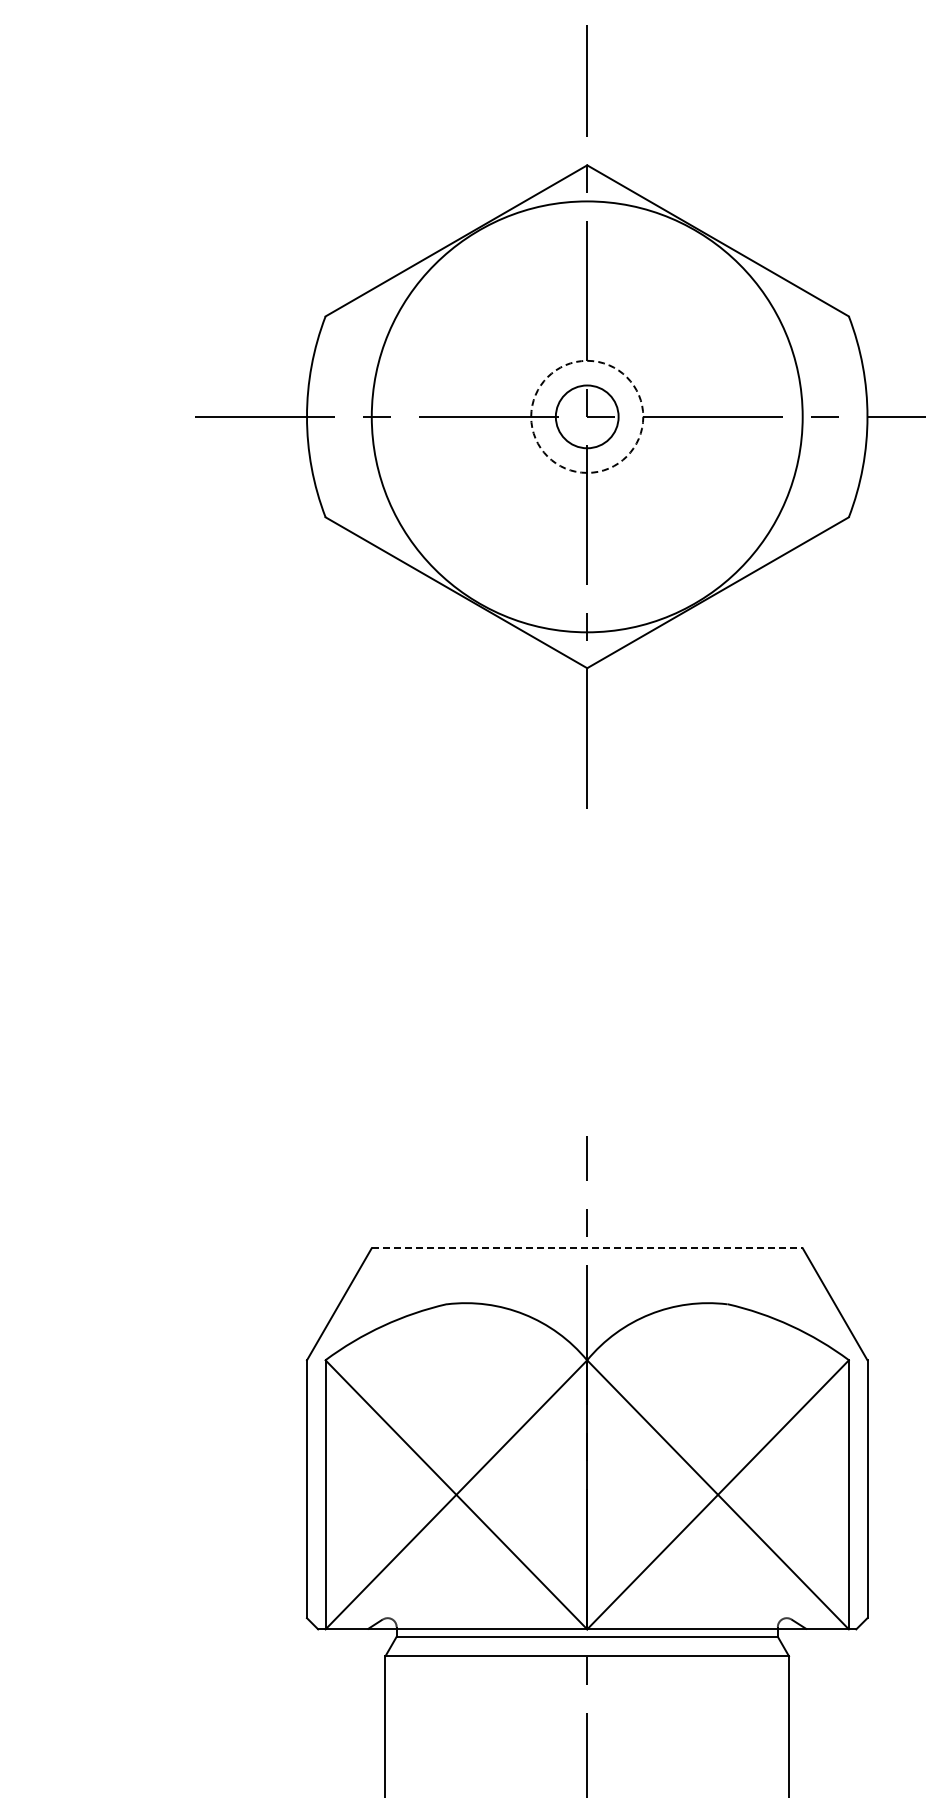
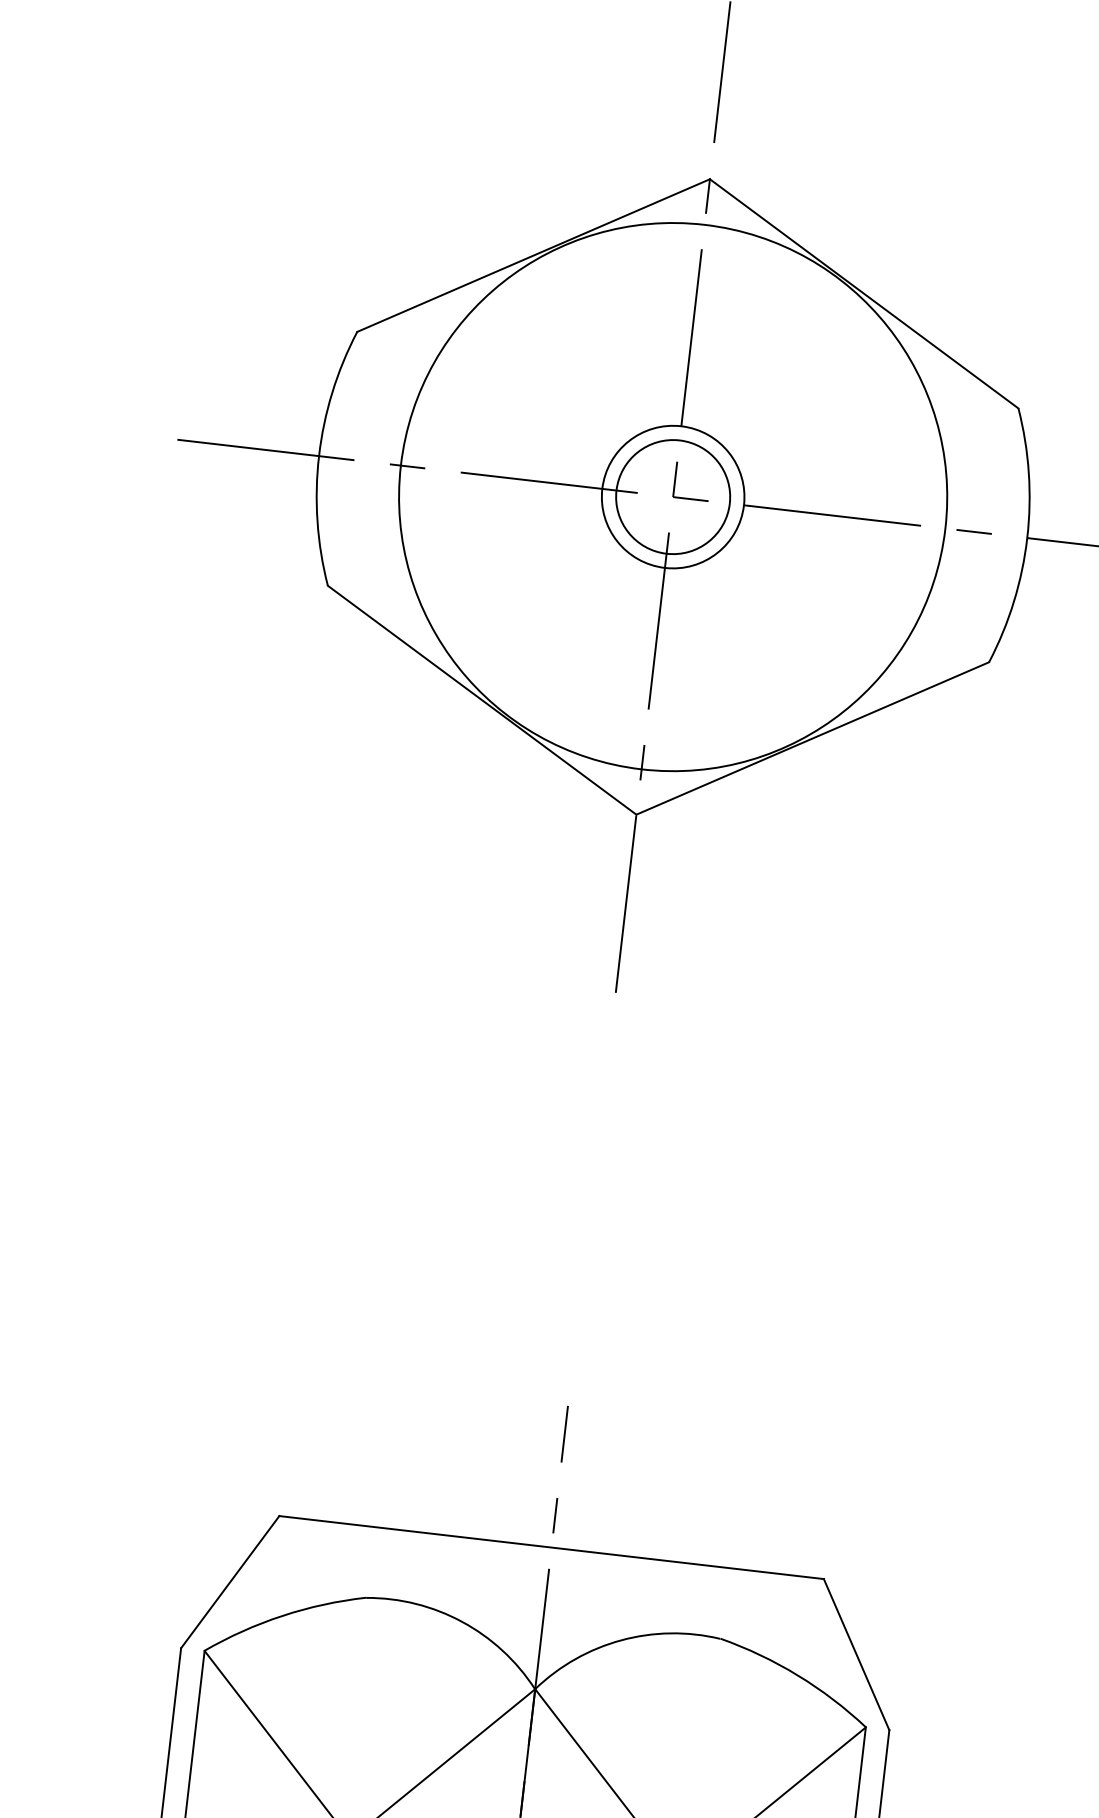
circle: (587, 416) -> (673, 496), dashed -> solid
circle: (587, 416) -> (673, 496), size x1.43
line: (587, 1248) -> (551, 1547), dashed -> solid

